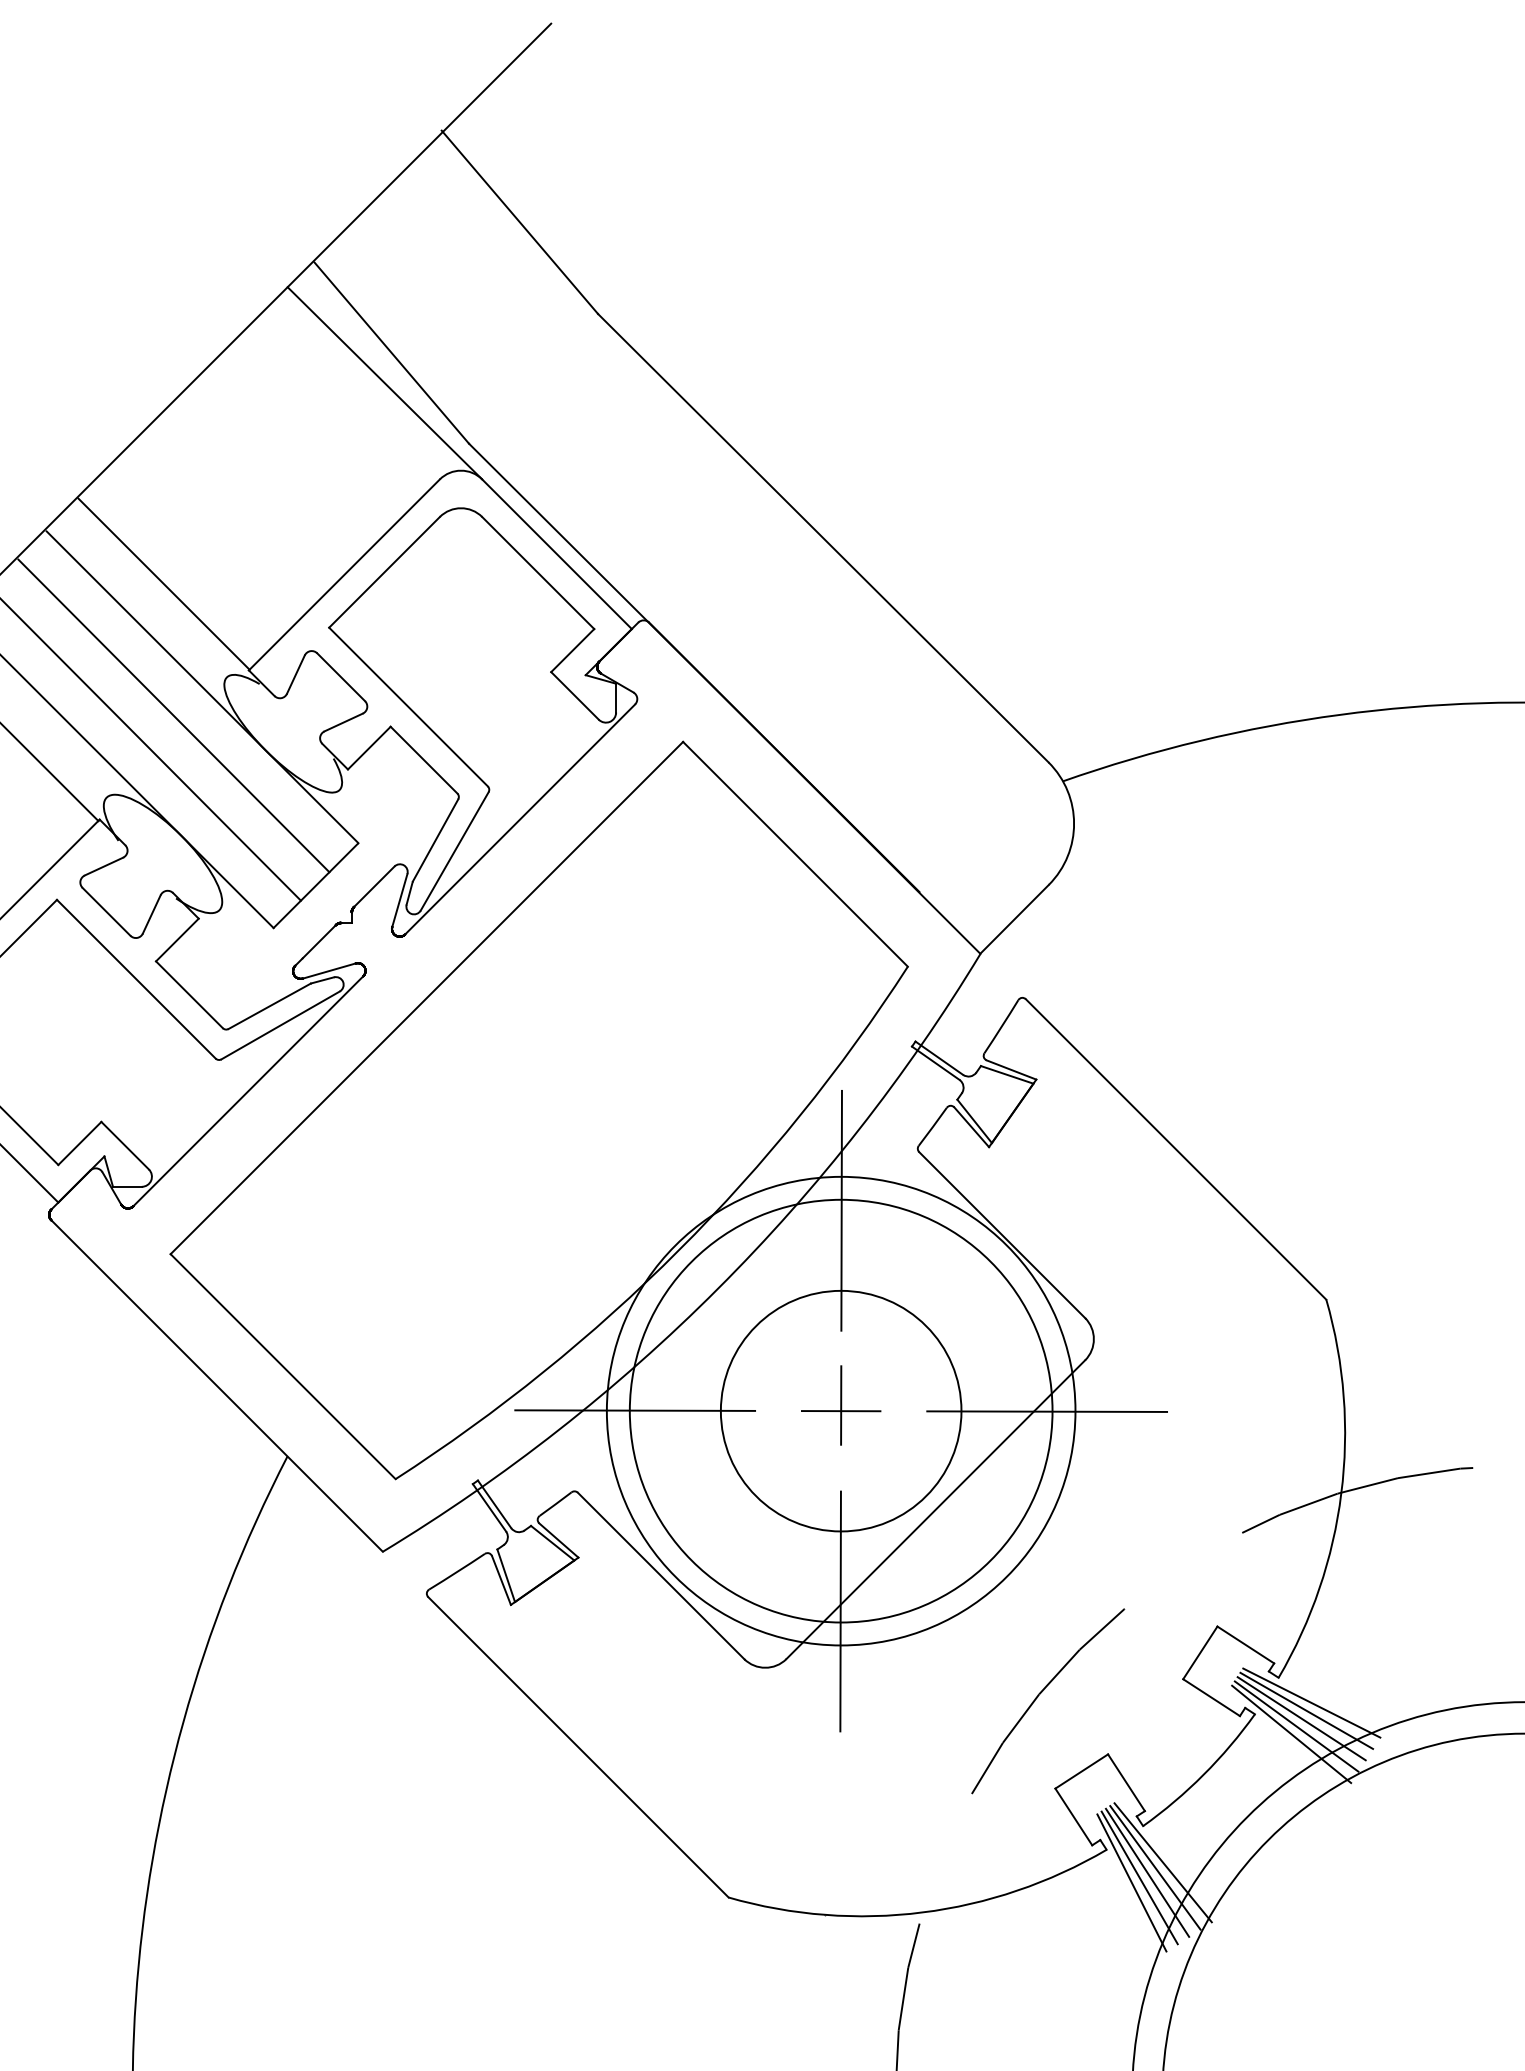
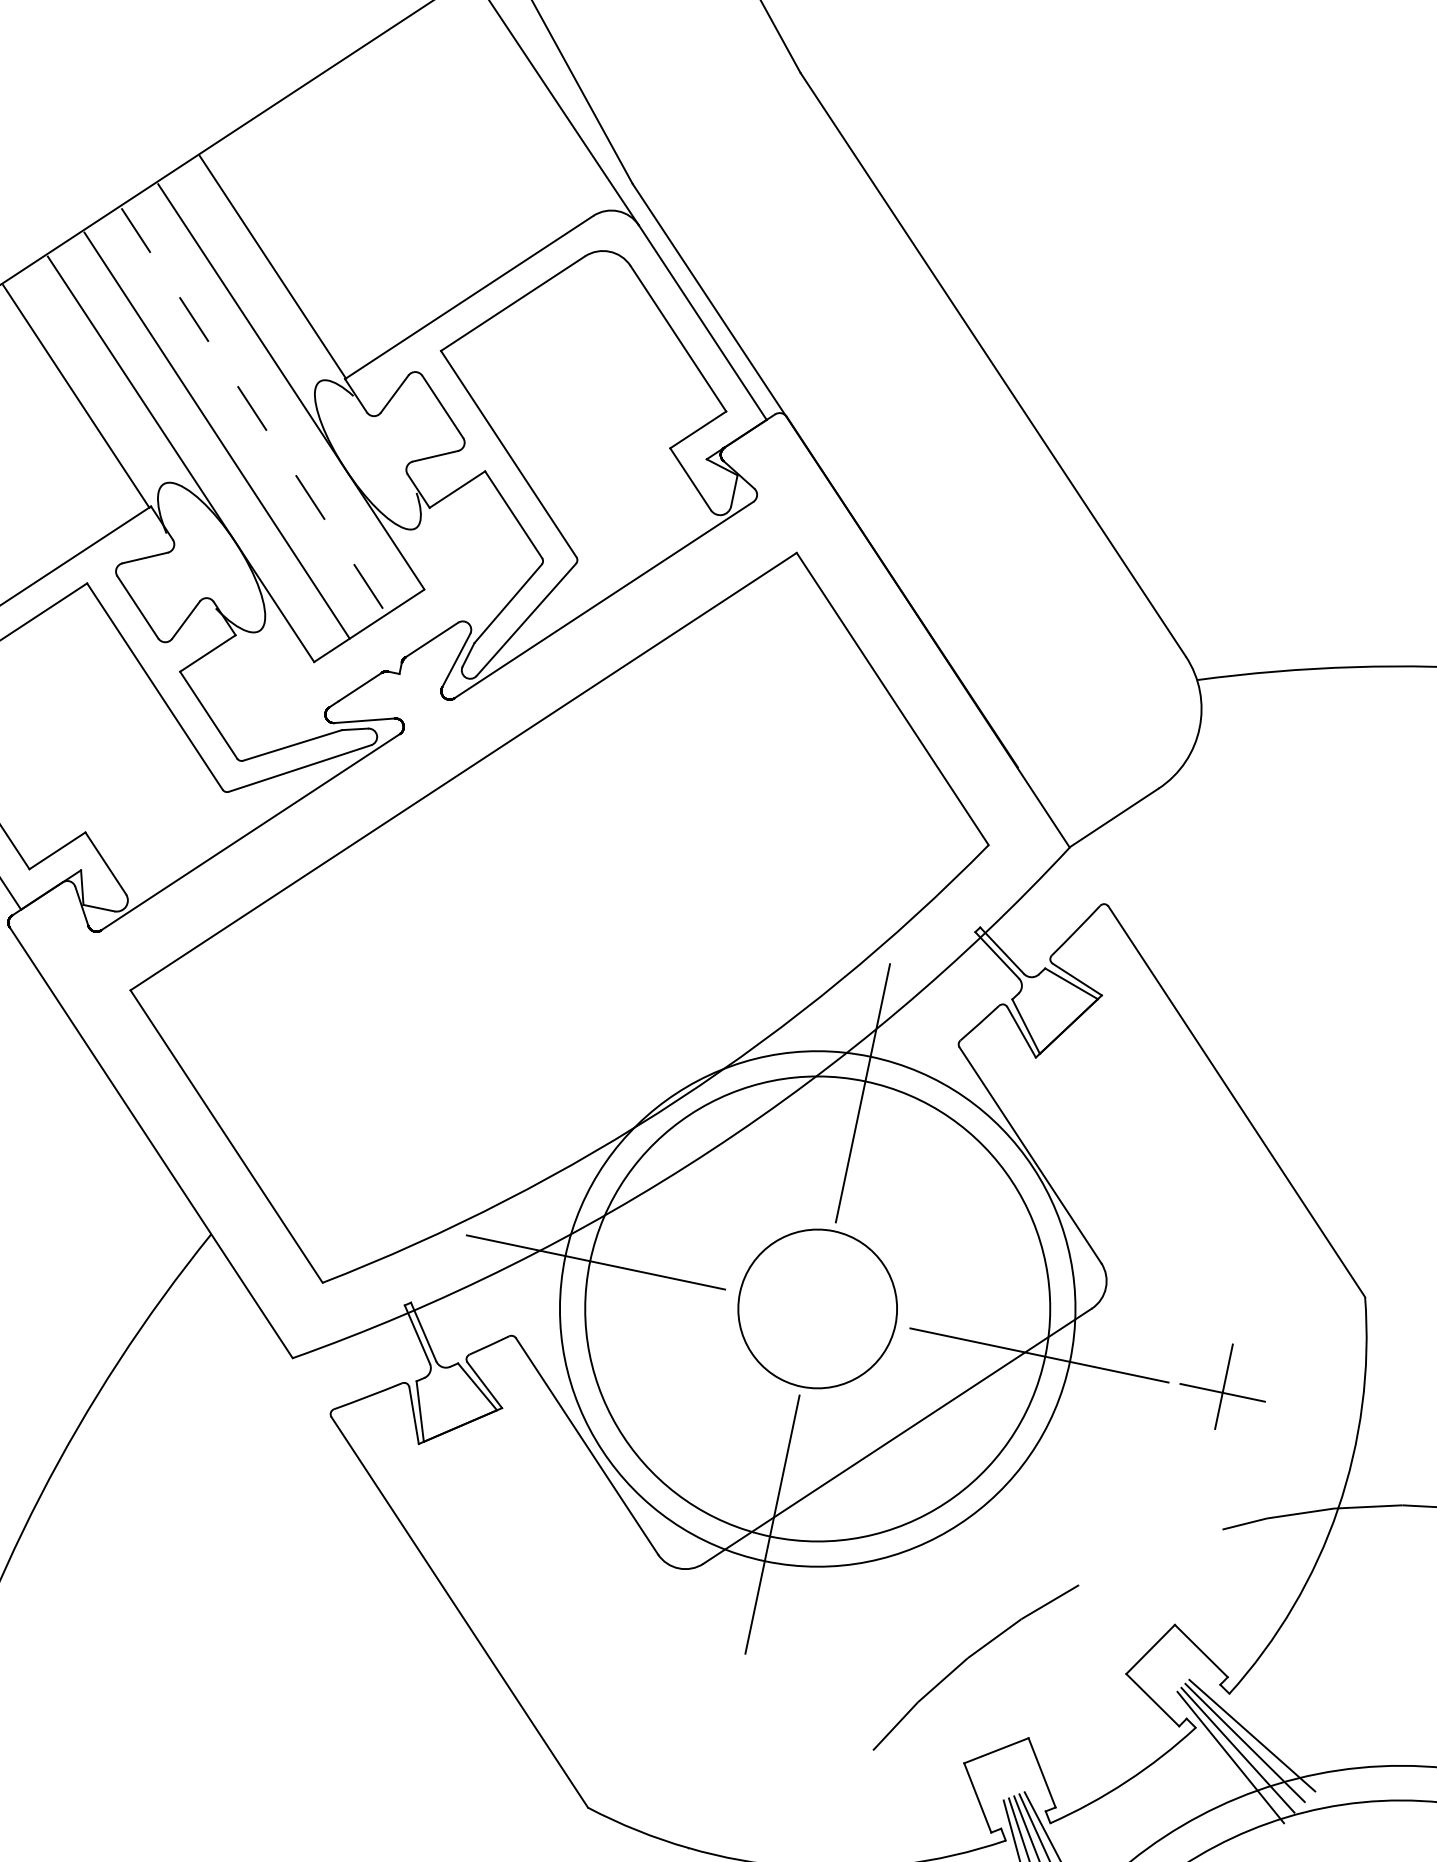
line: (174, 716) -> (254, 412), solid -> dashed
part: (841, 1405) -> (1224, 1386), moved
circle: (840, 1410) -> (817, 1308), size x0.6
line: (1311, 1702) -> (1259, 1727), removed

